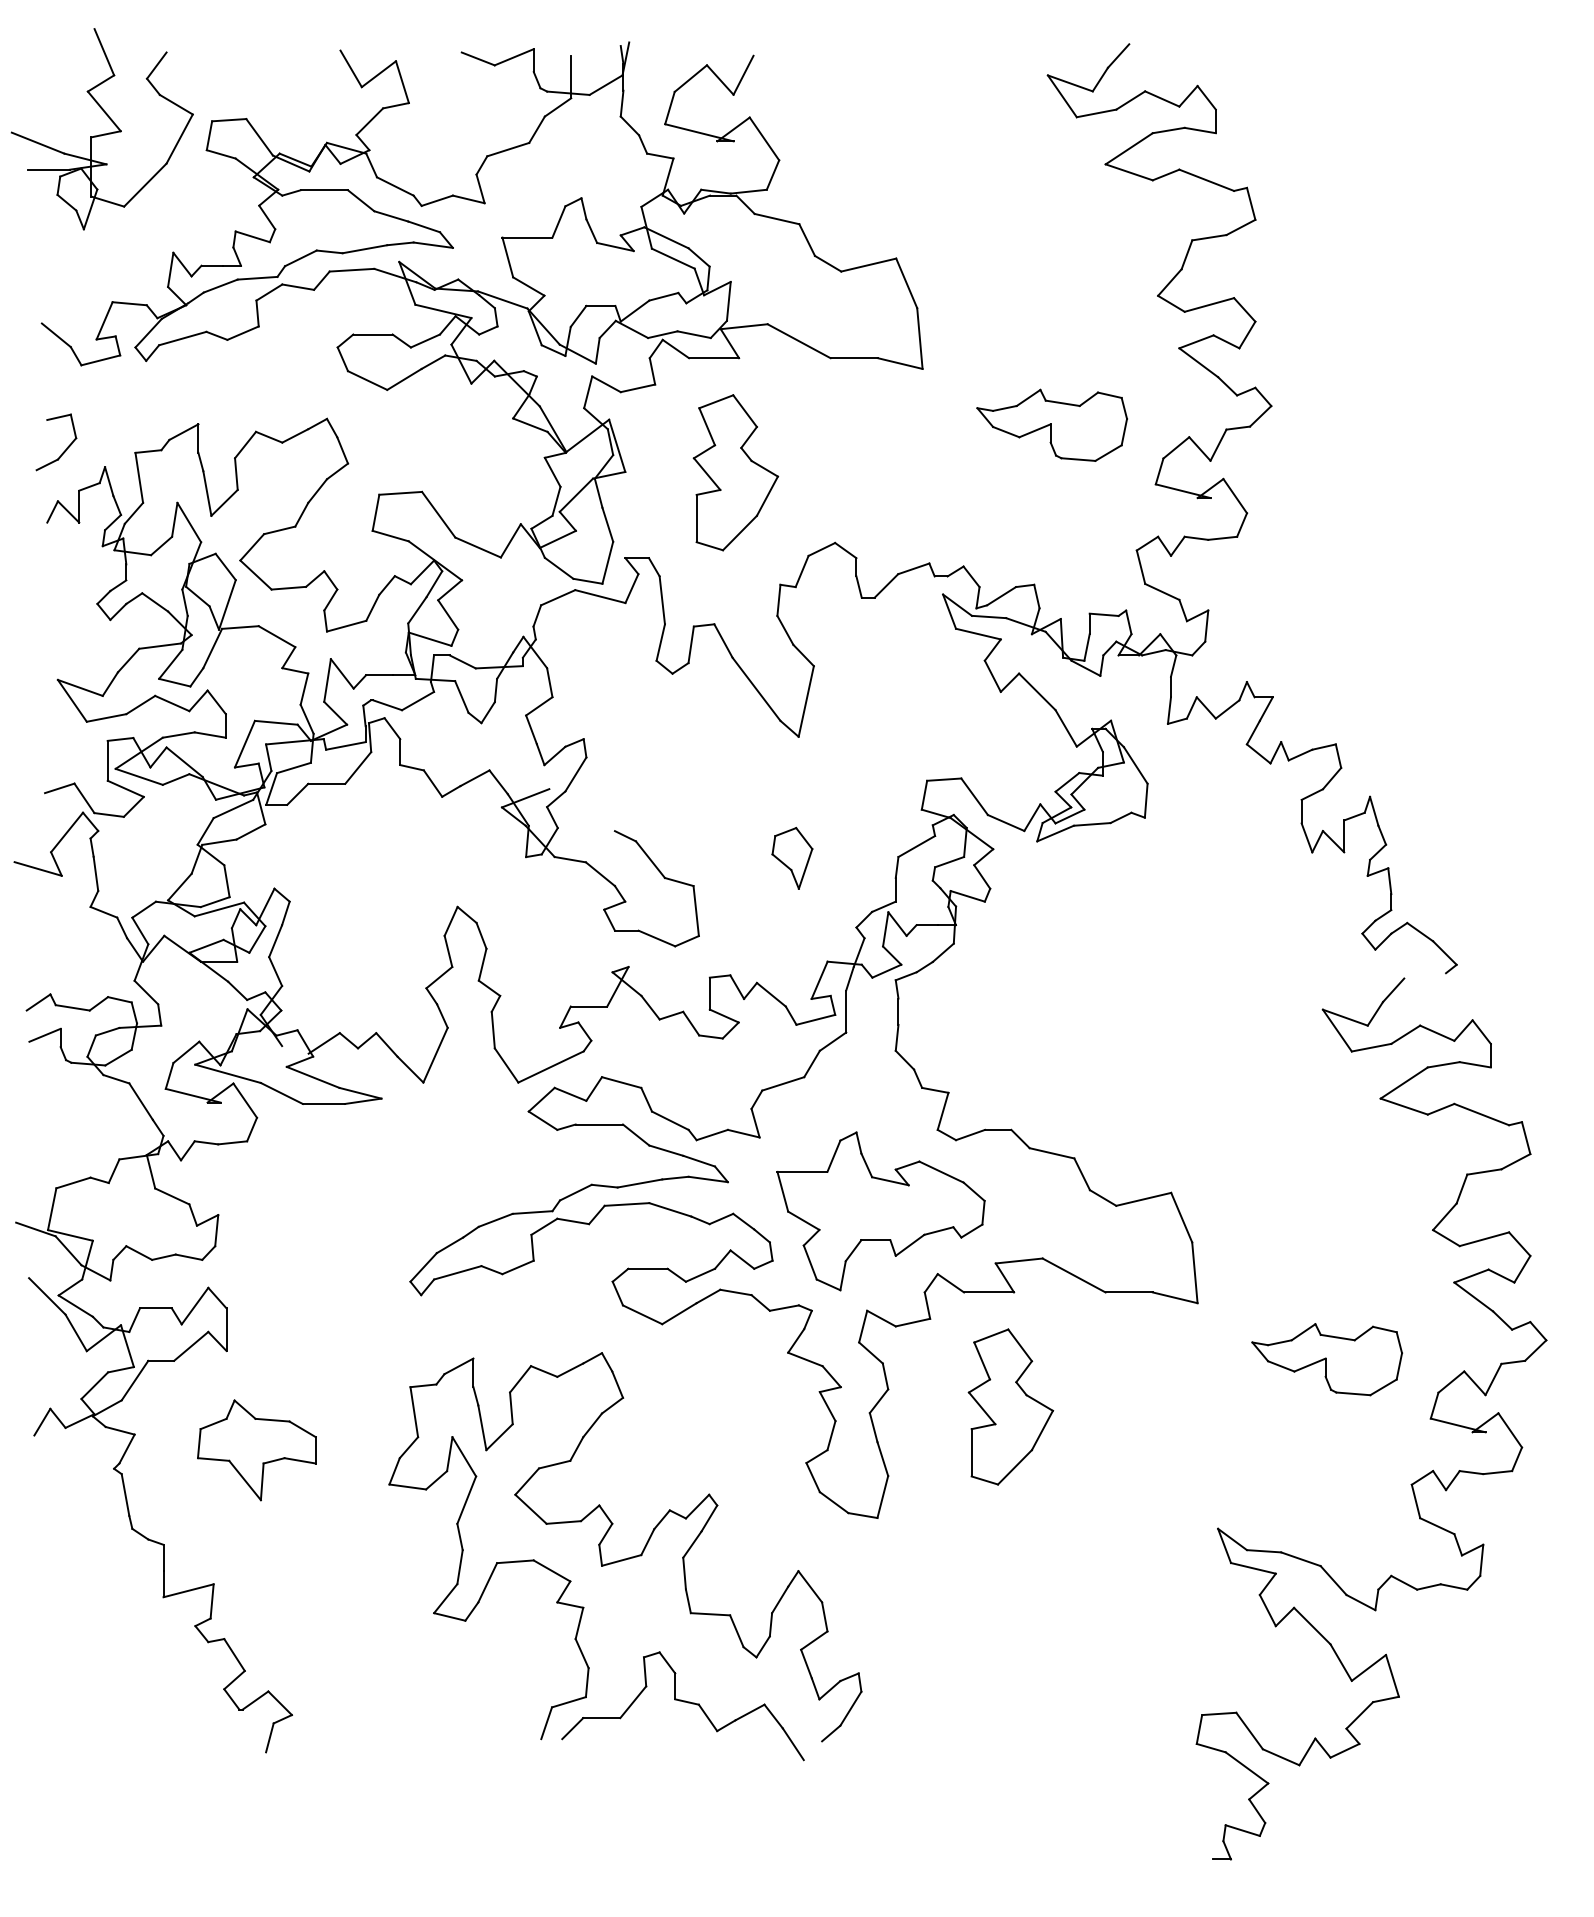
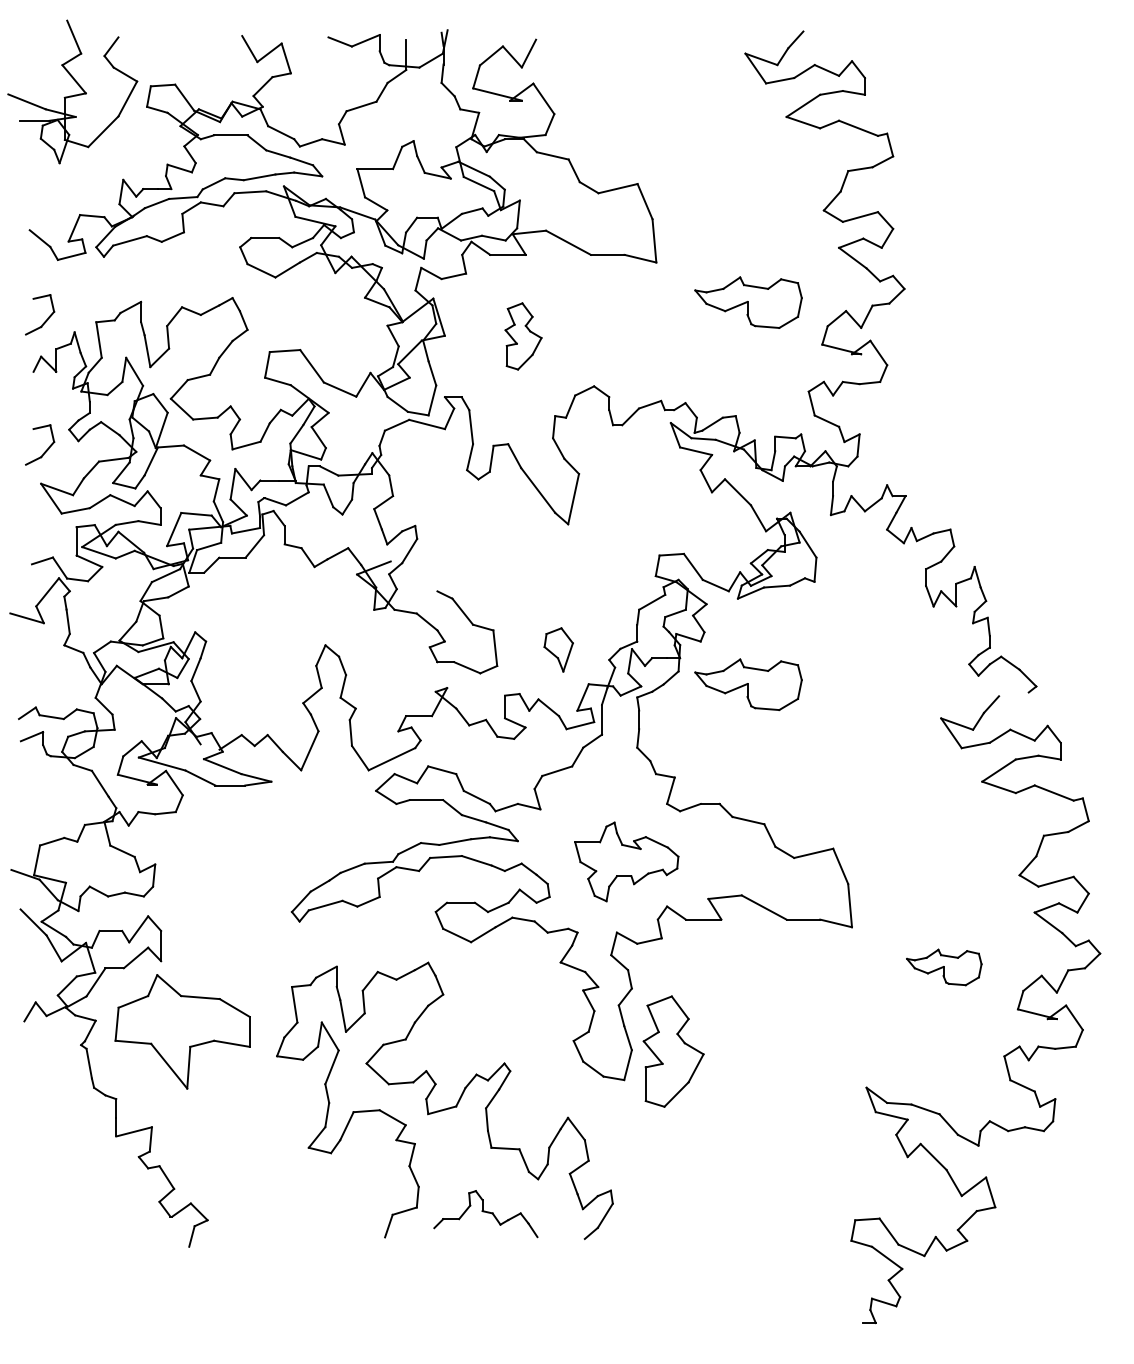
part: (735, 472) -> (523, 336), size x0.6
part: (64, 633) -> (45, 450), added
part: (792, 857) -> (558, 649), moved
part: (1051, 961) -> (748, 684), added
part: (880, 1211) -> (626, 862), size x0.7
part: (1327, 1359) -> (944, 967), size x0.7
part: (1010, 1406) -> (673, 1051), moved
part: (256, 1450) -> (182, 1032), size x1.6
part: (682, 1706) -> (485, 1214), size x0.6

